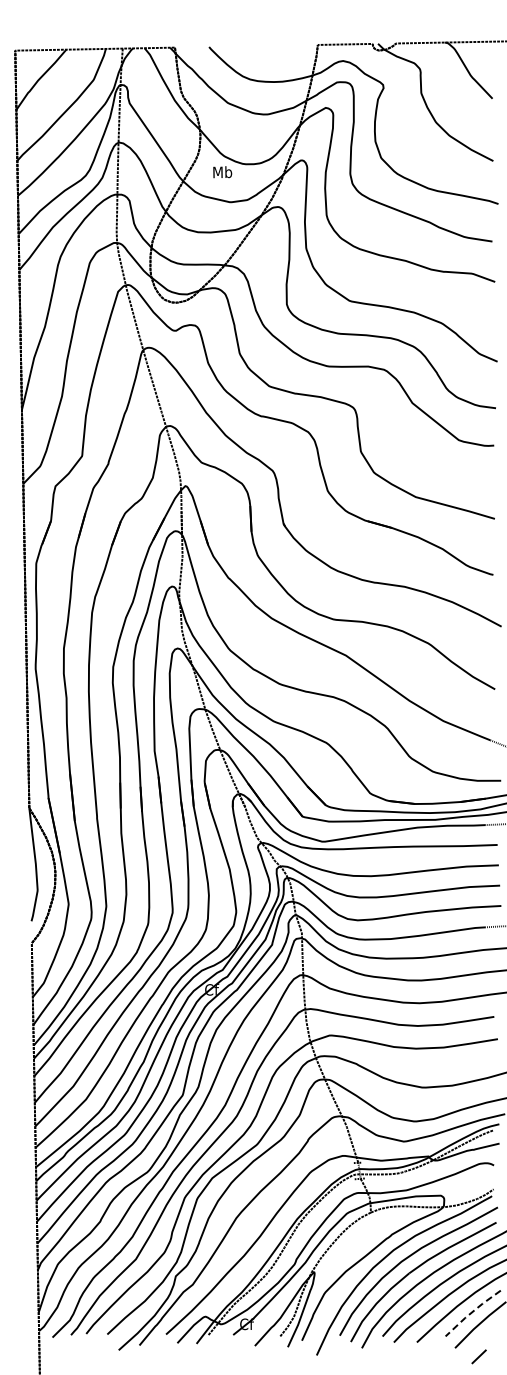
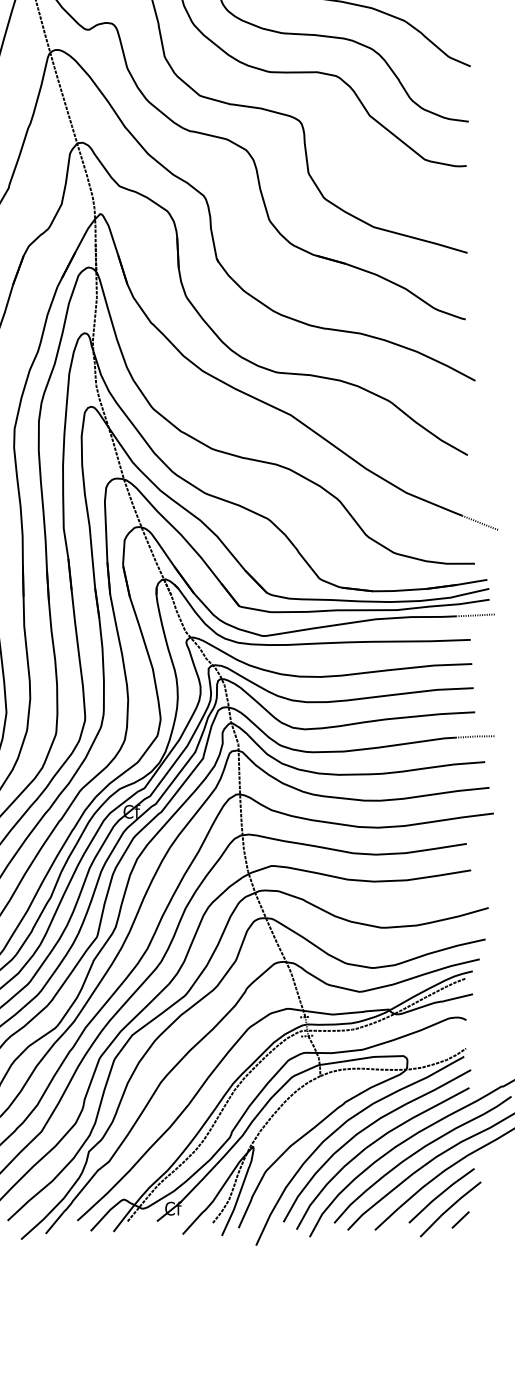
line: (472, 1312) -> (440, 1194), dashed -> solid
line: (478, 1356) -> (459, 1219), moved

